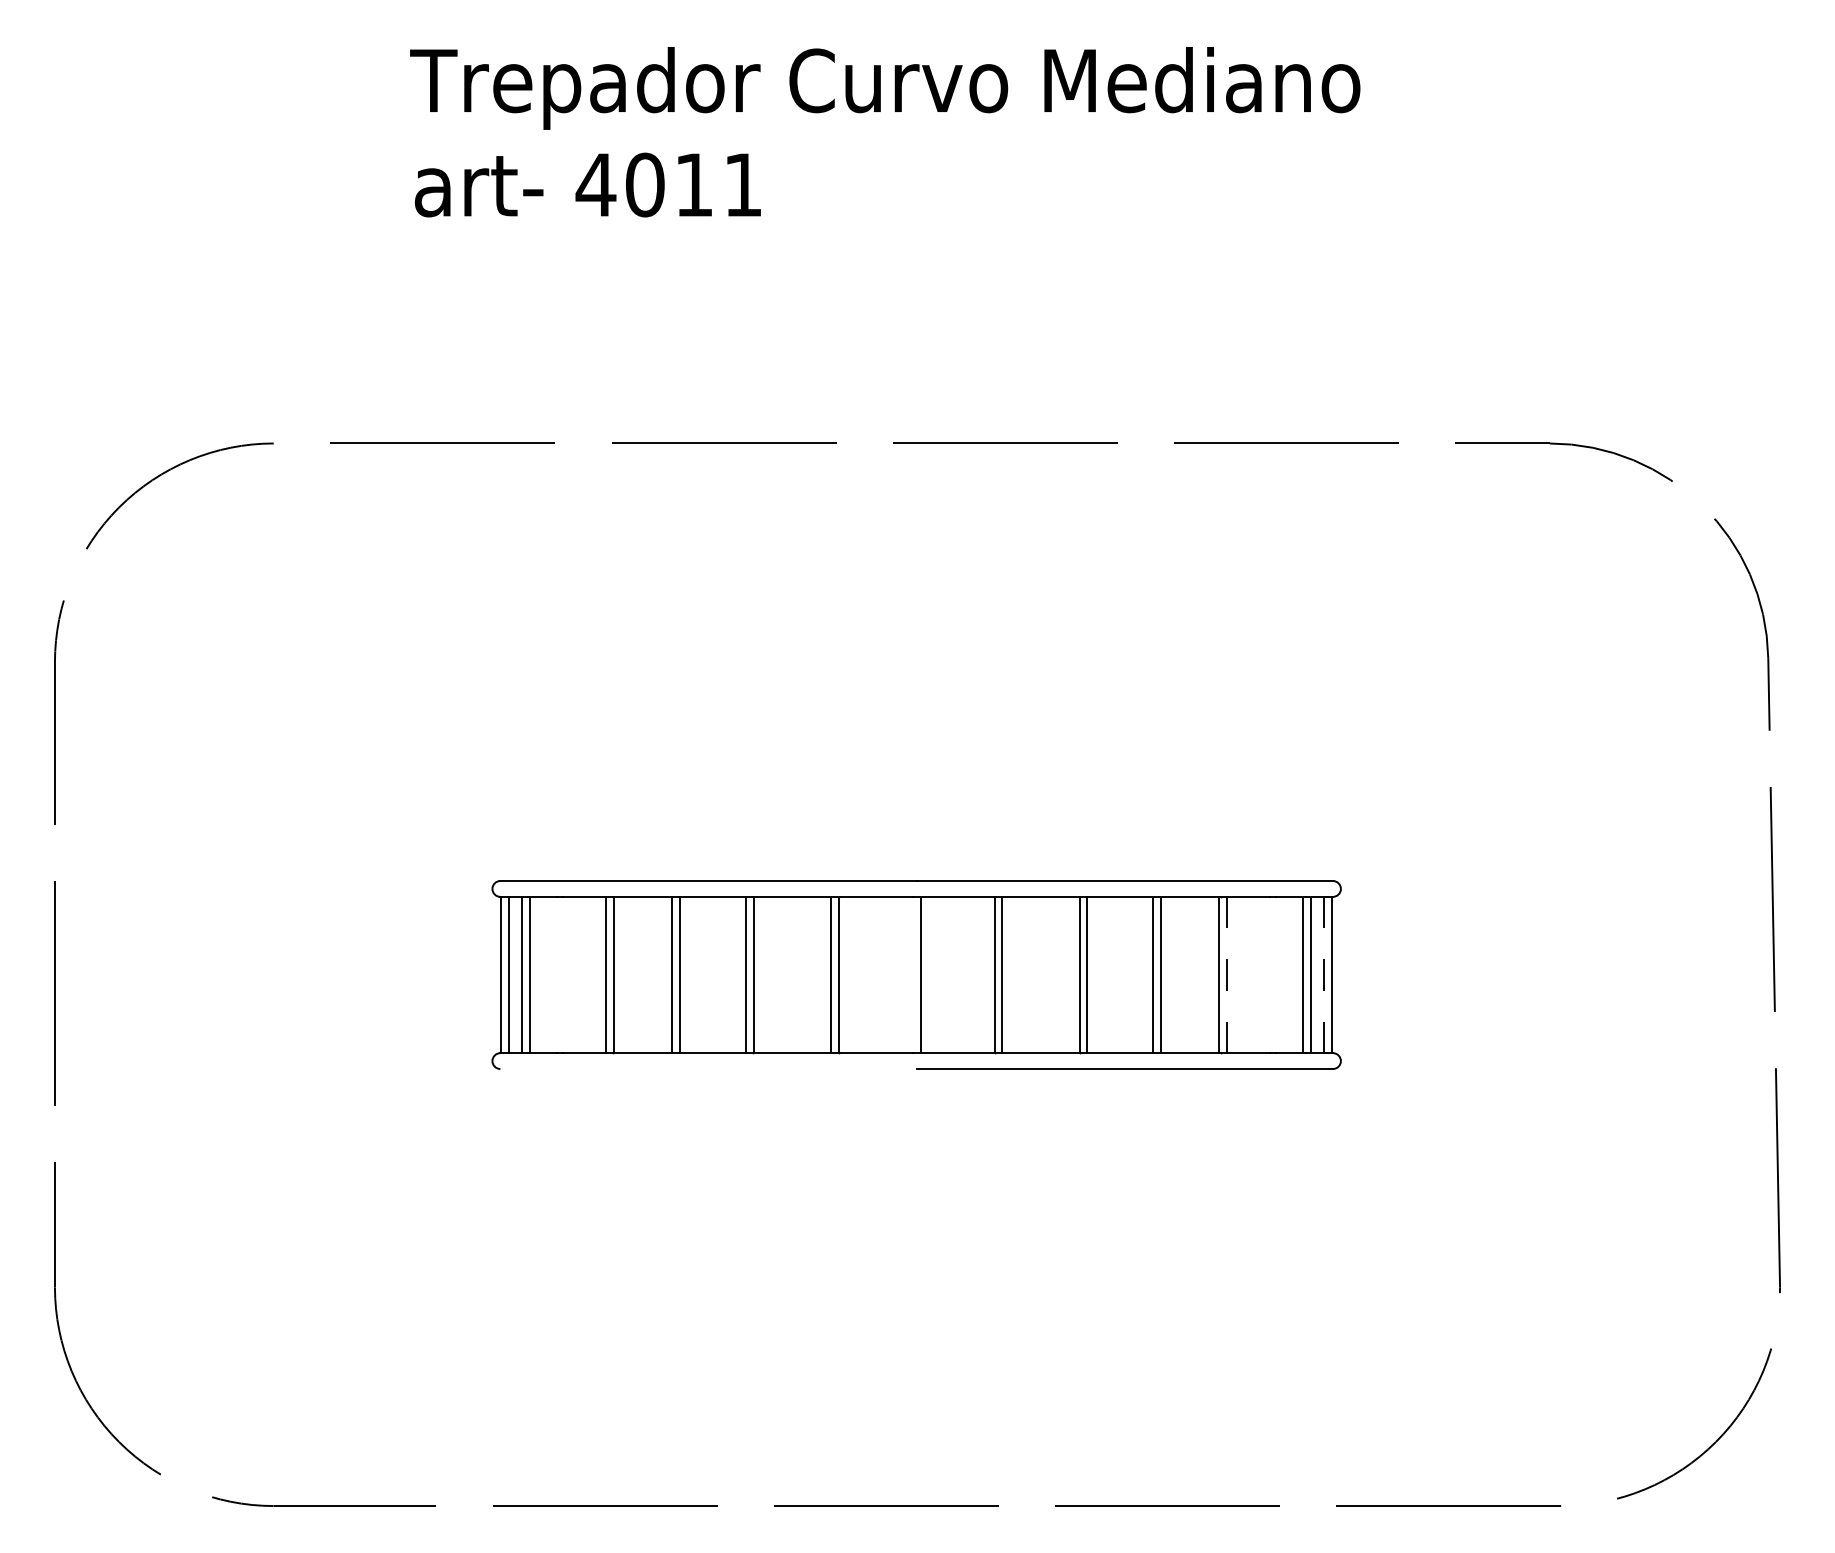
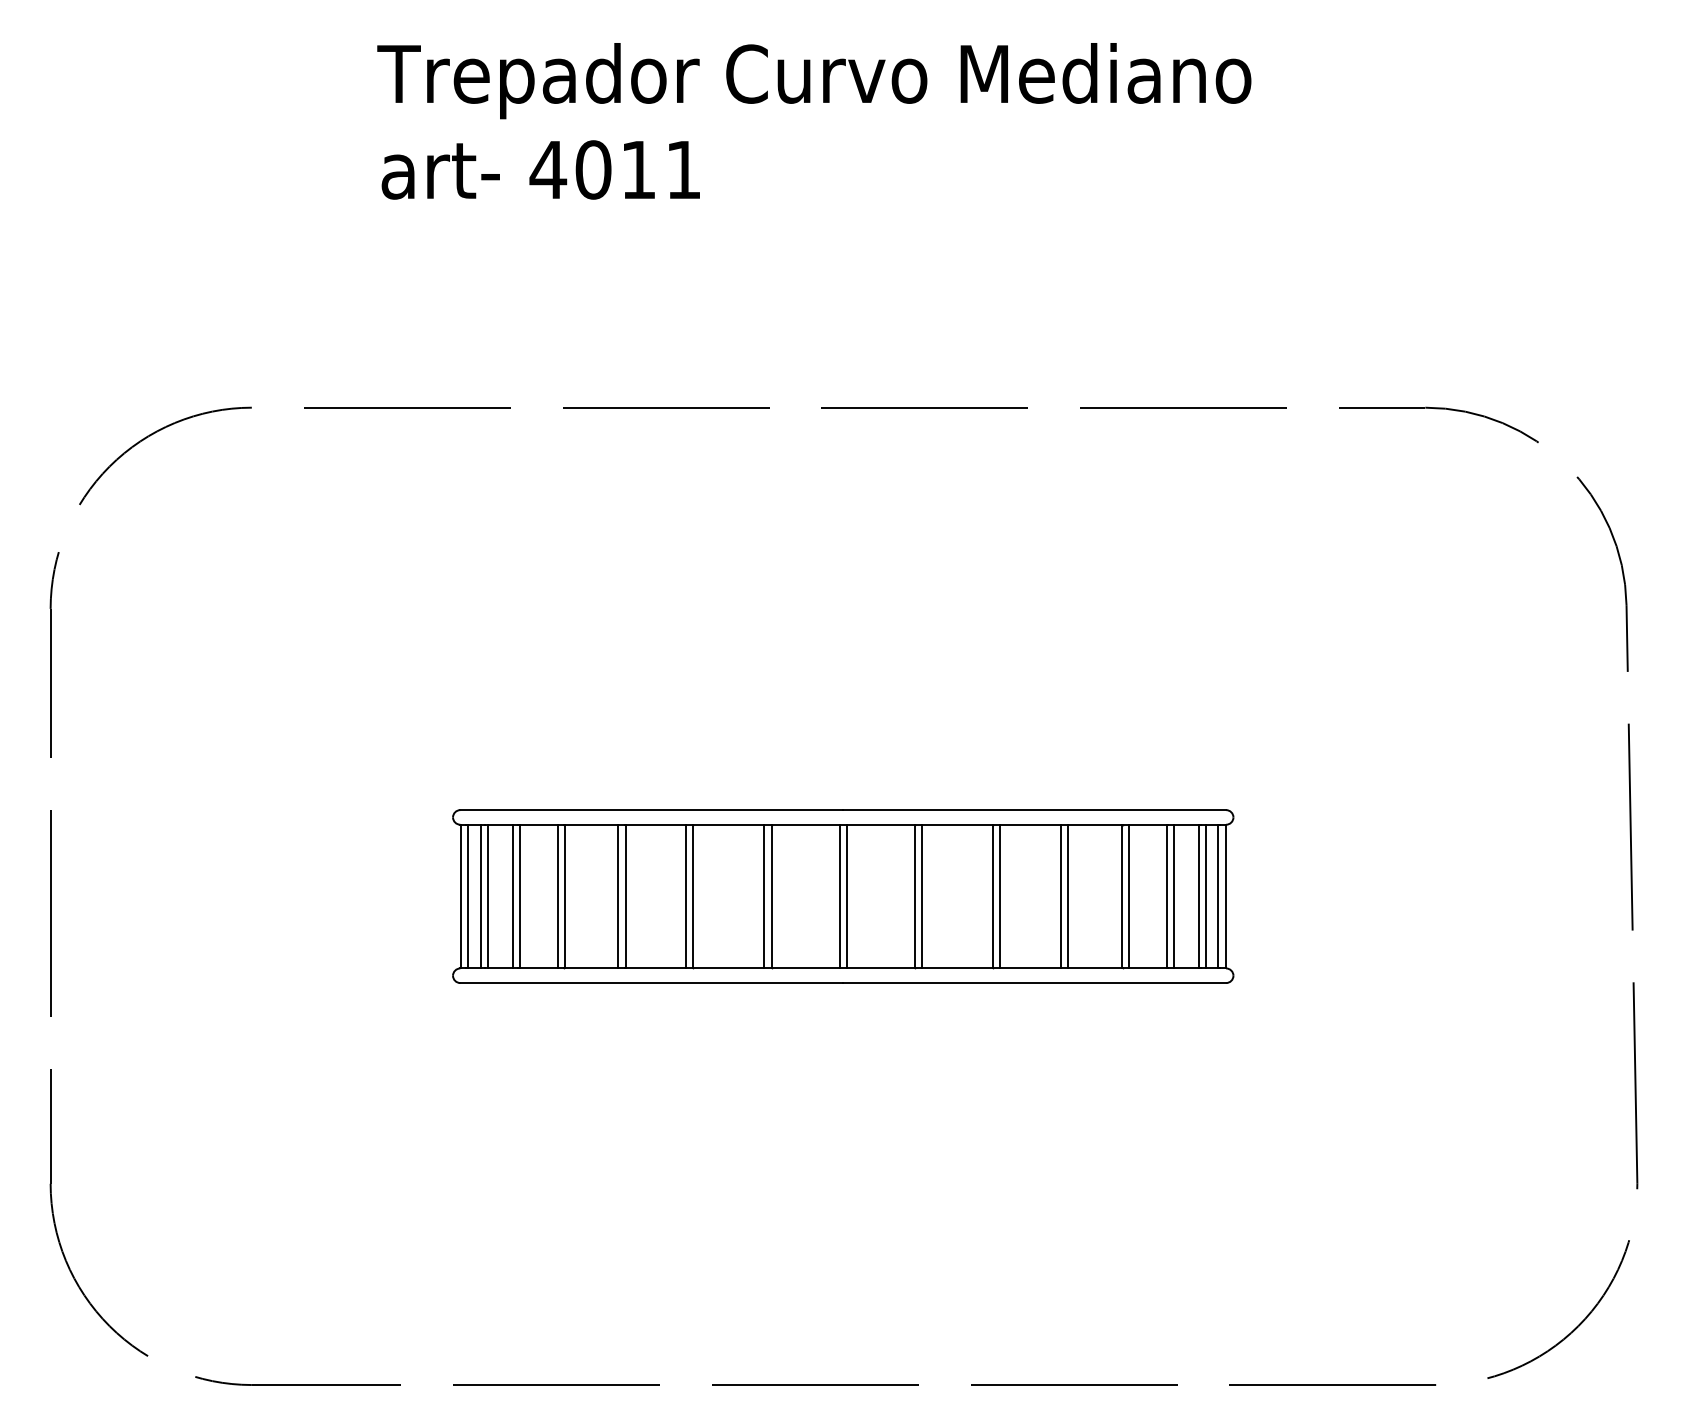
line: (557, 974) -> (512, 896), added
line: (564, 974) -> (519, 896), added
line: (912, 974) -> (839, 896), added
line: (1226, 974) -> (1128, 896), dashed -> solid
line: (1268, 974) -> (1166, 896), added
line: (1275, 974) -> (1173, 896), added
line: (1324, 974) -> (1218, 896), dashed -> solid
line: (708, 1069) -> (651, 983), added

